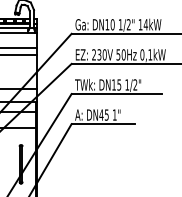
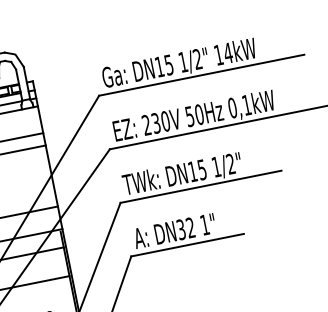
text: (112, 24) -> (168, 64), DN10 -> DN15
text: (103, 114) -> (184, 228), DN45 -> DN32

